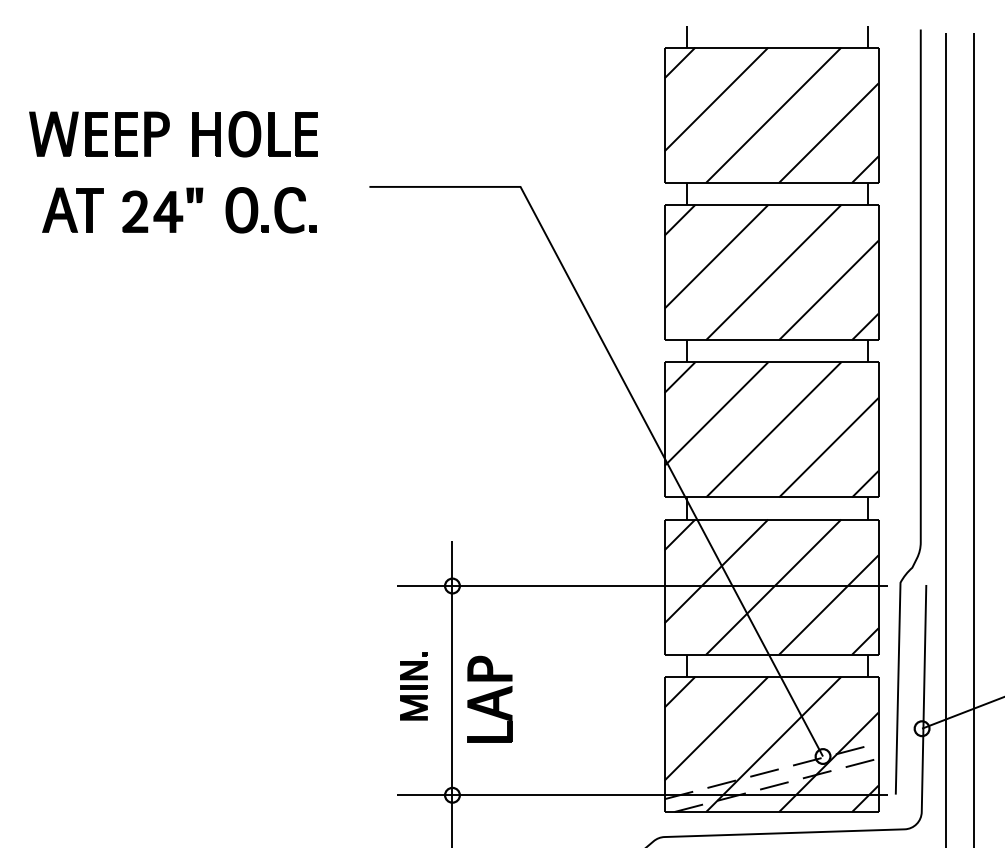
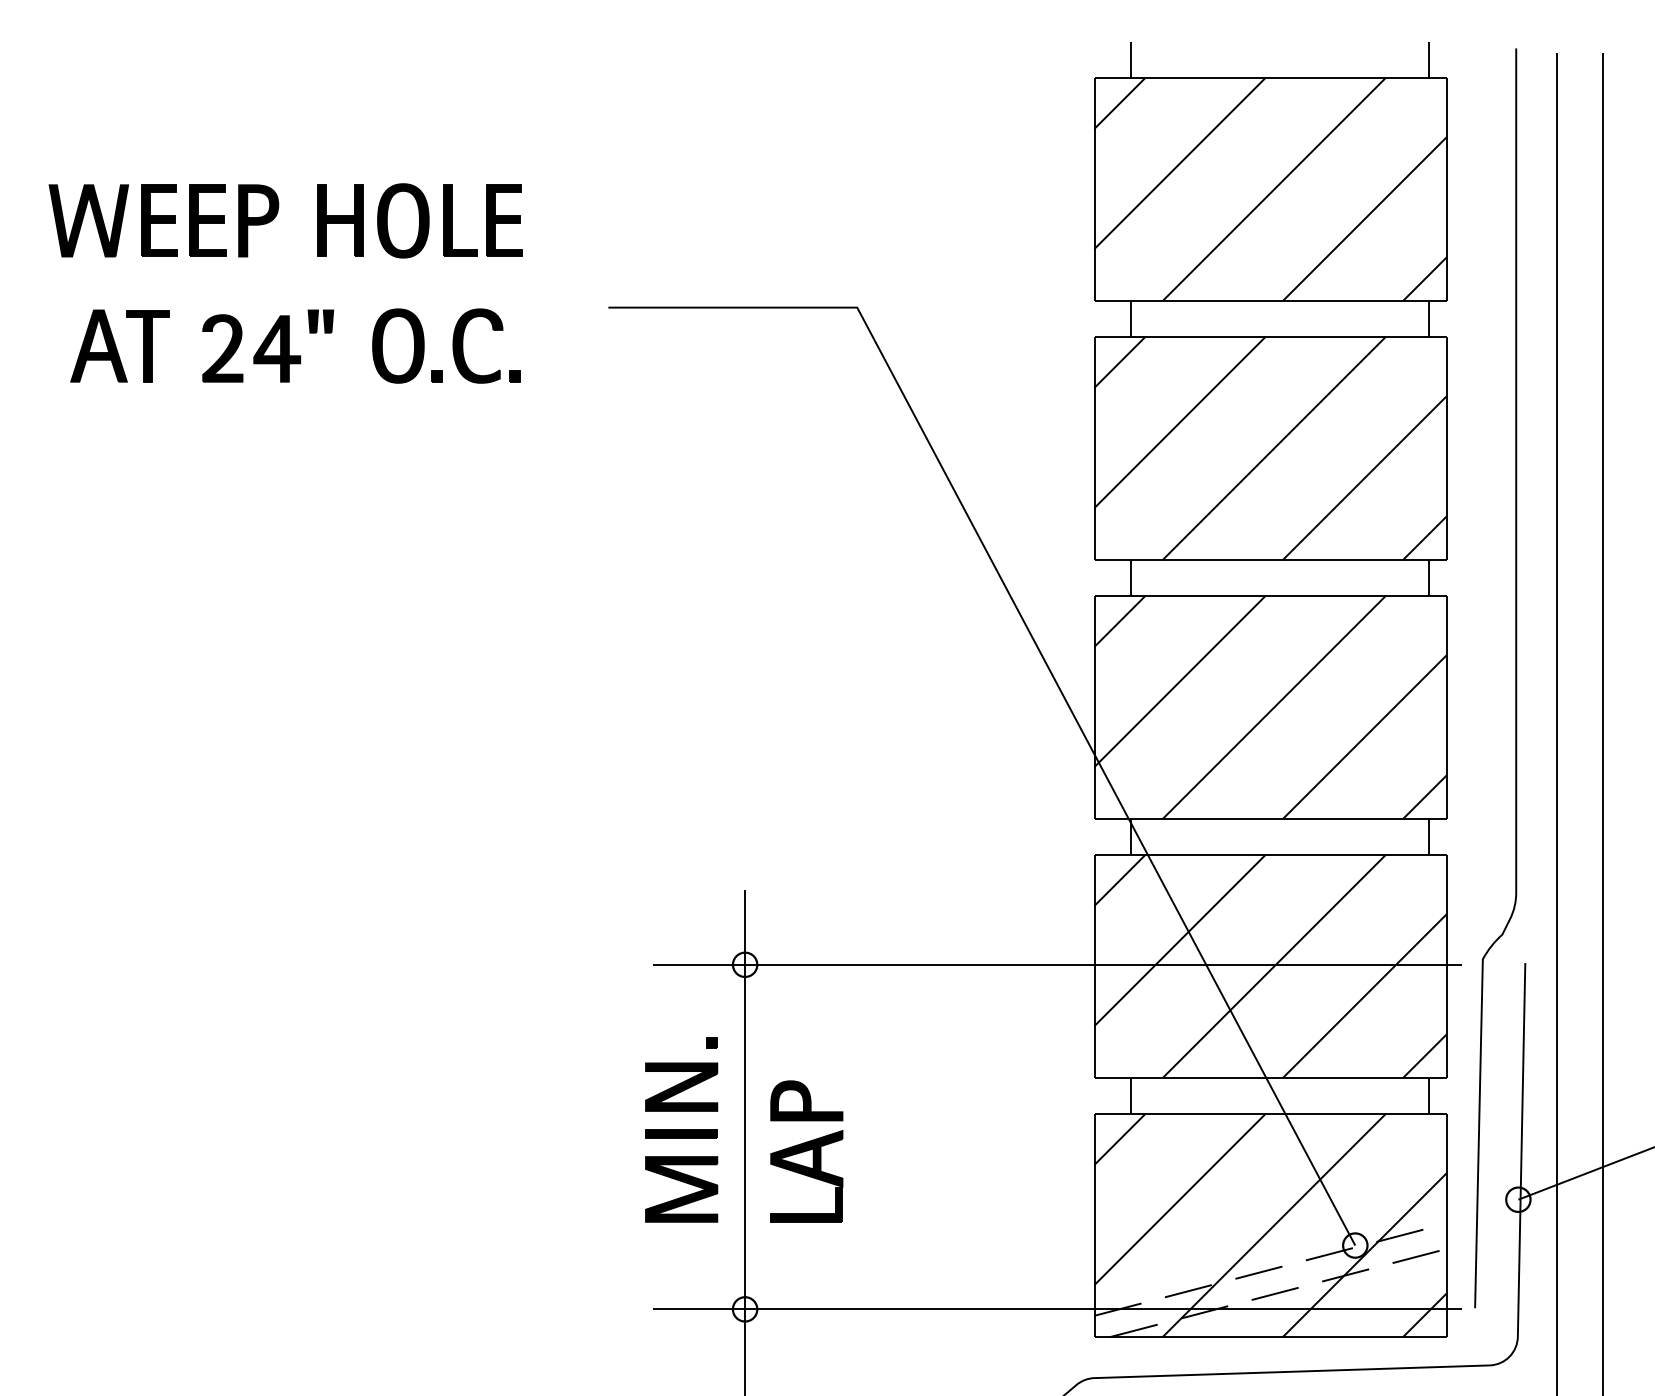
part: (413, 685) -> (680, 1128), size x1.67

